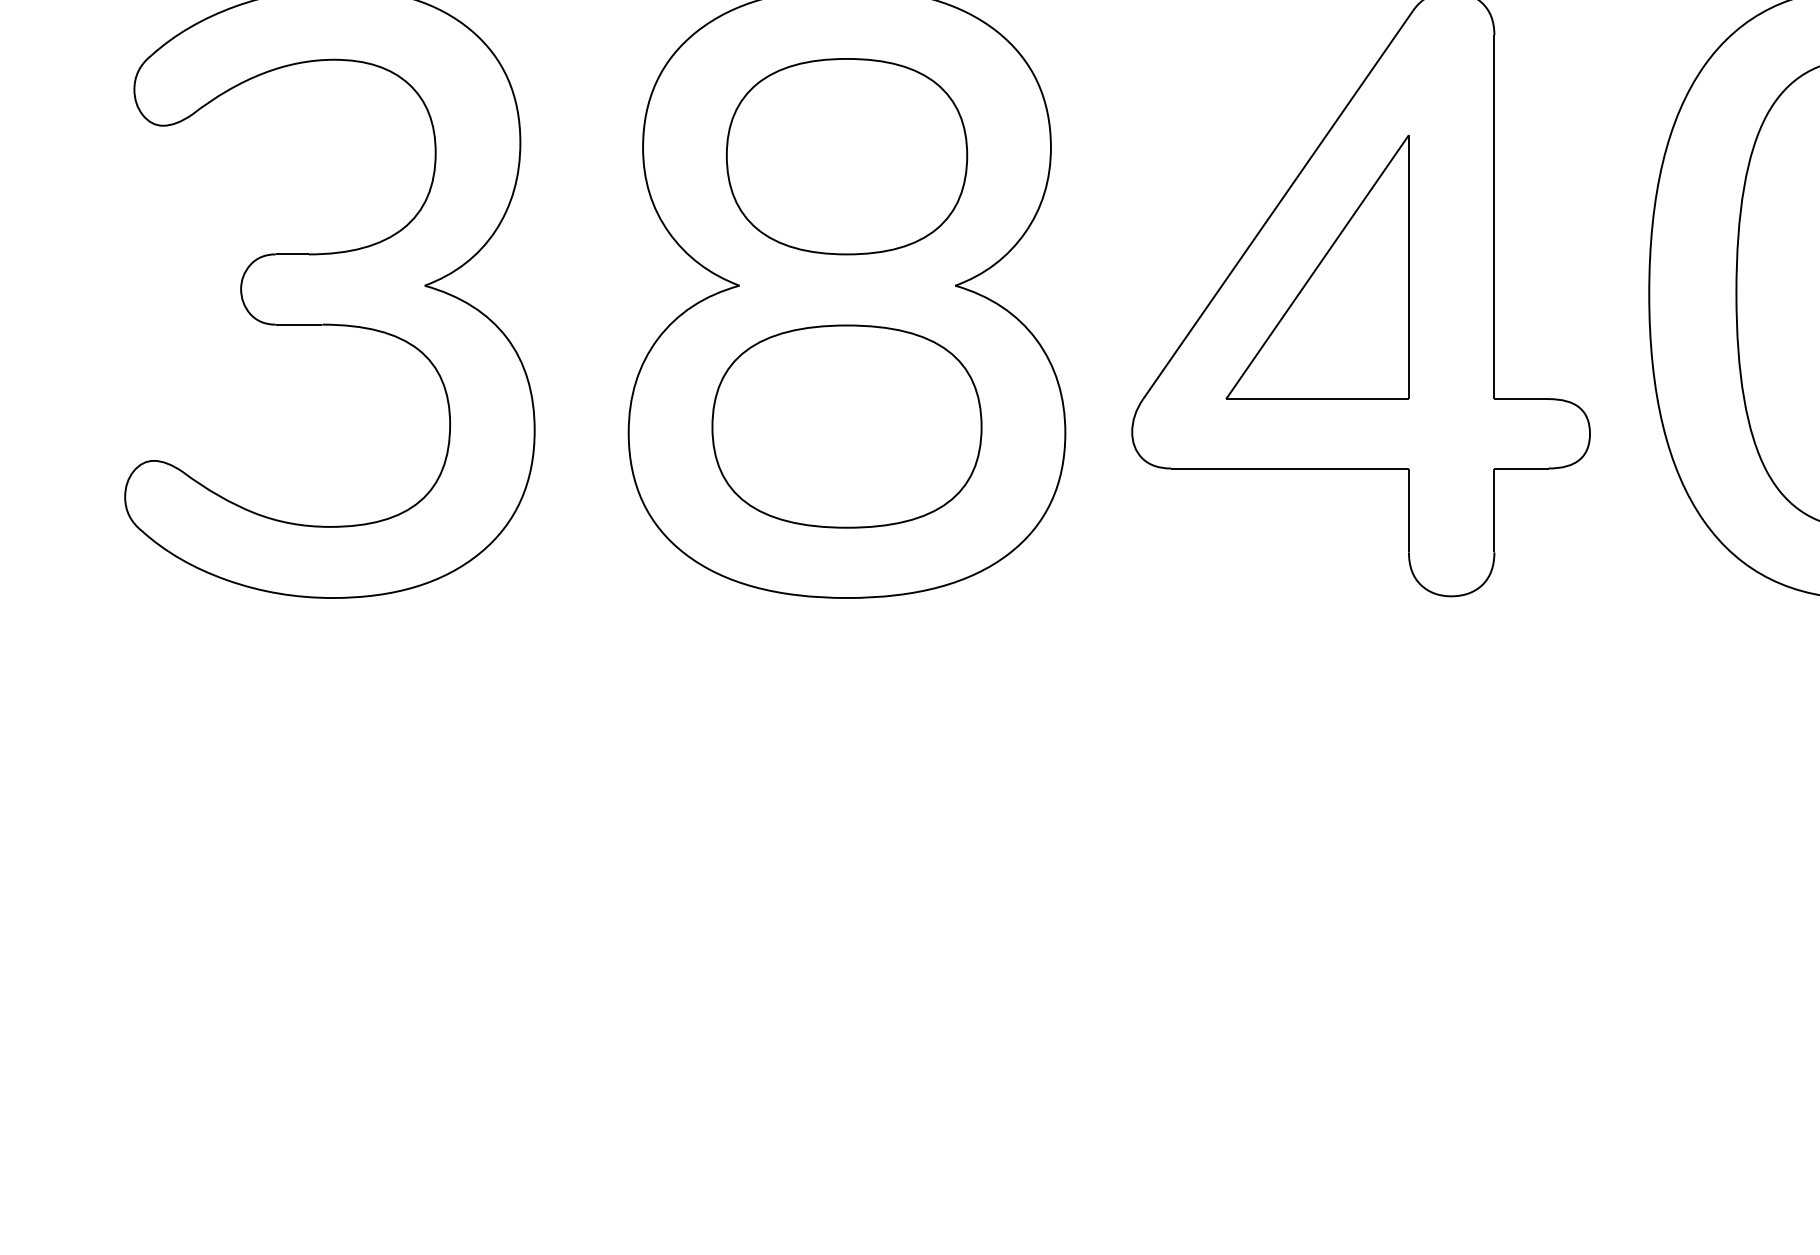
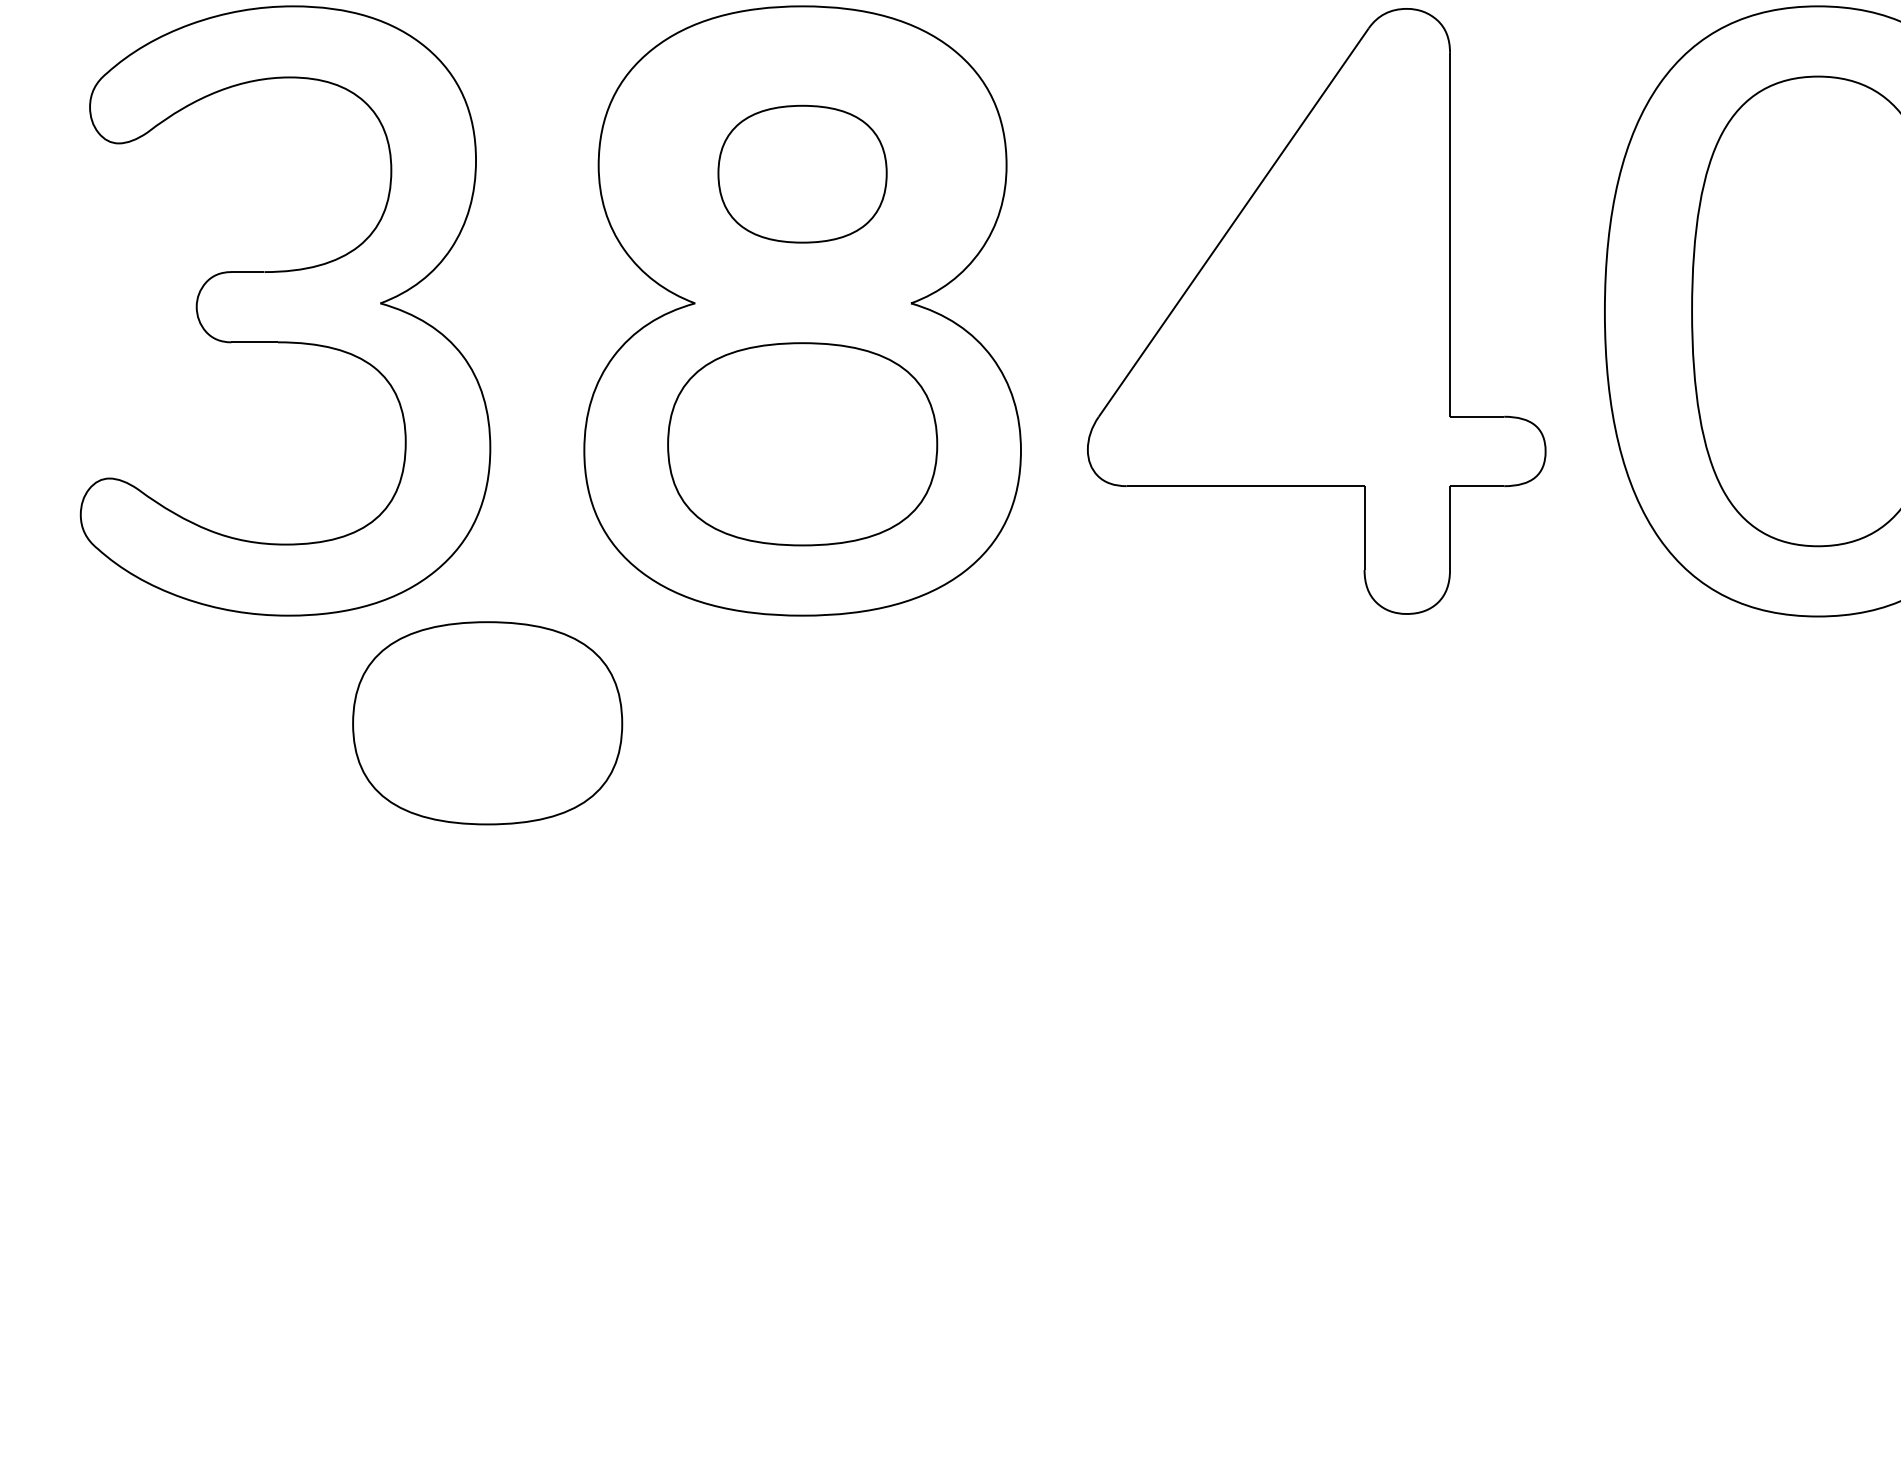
part: (846, 155) -> (802, 173), size x0.7
part: (1317, 266) -> (1273, 284), removed
part: (531, 705) -> (487, 723), added

